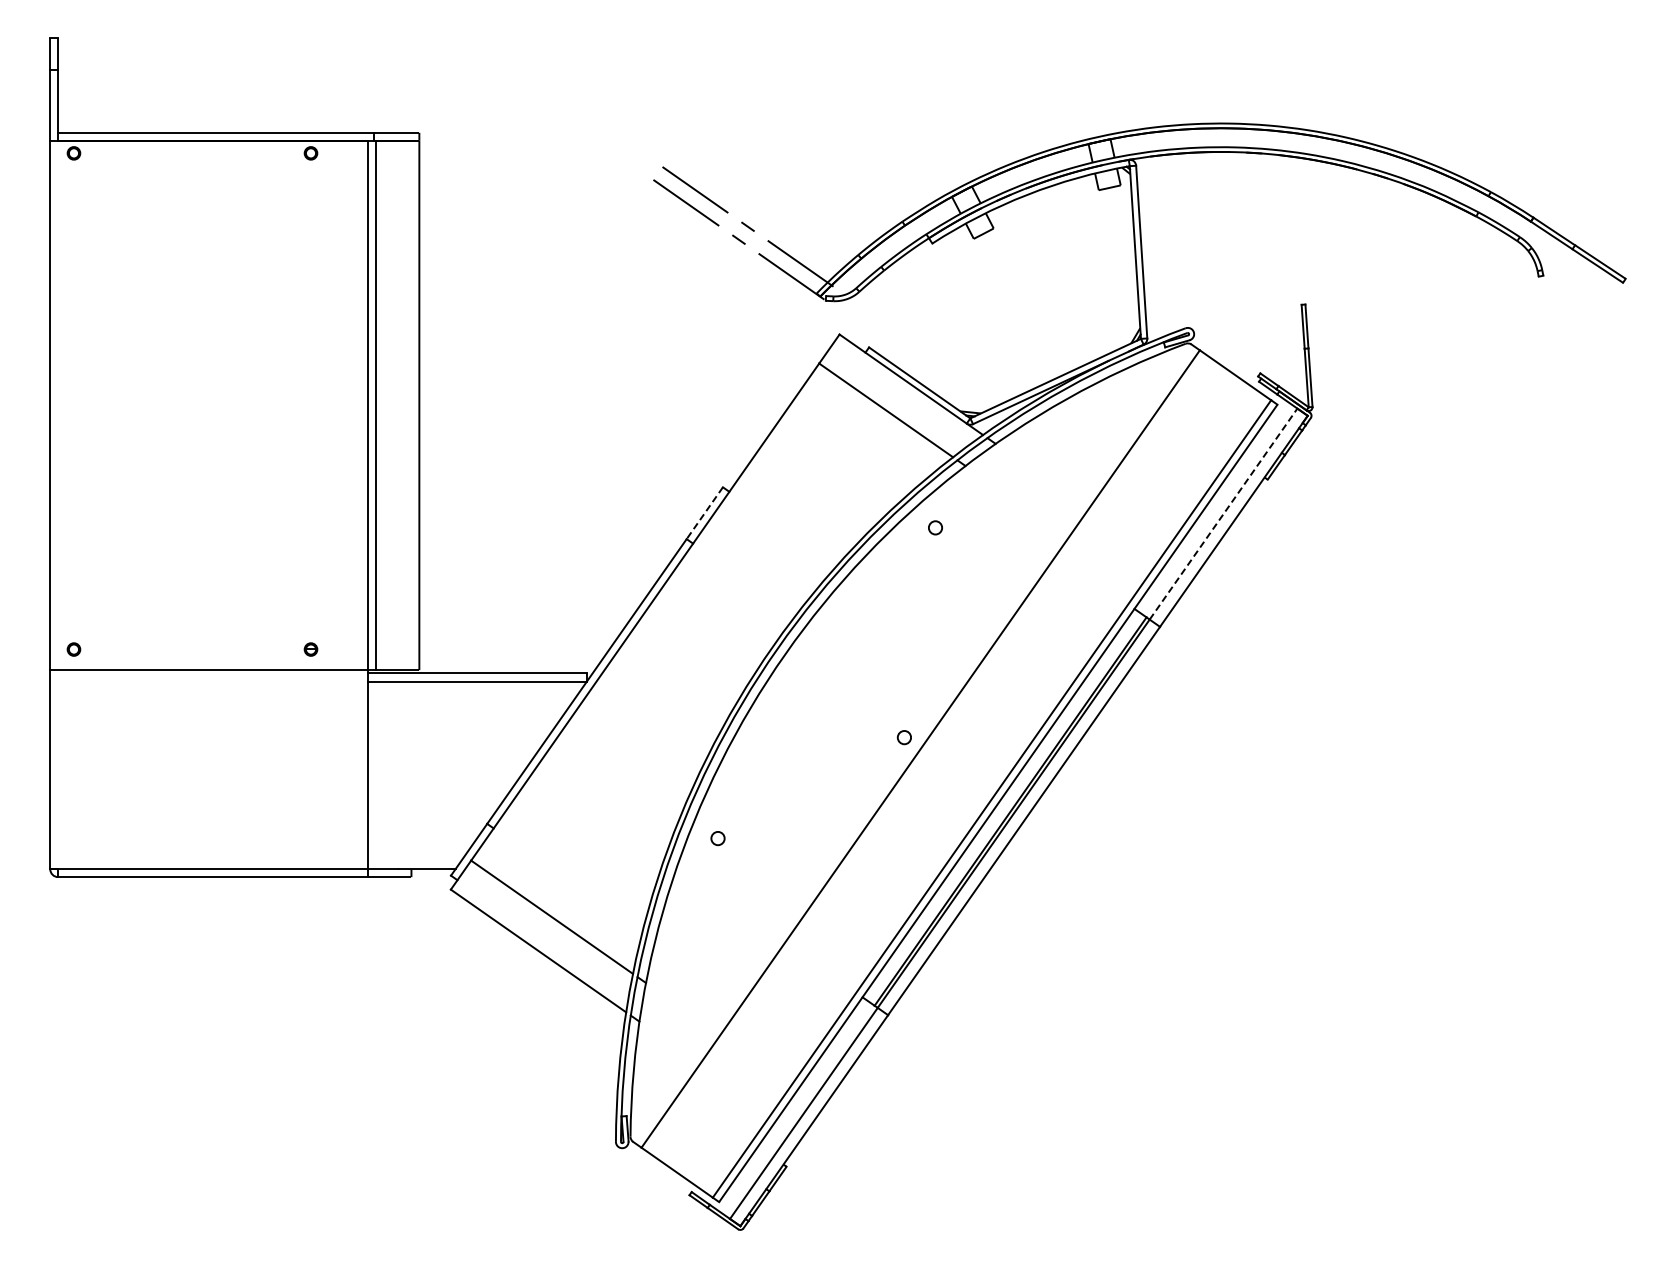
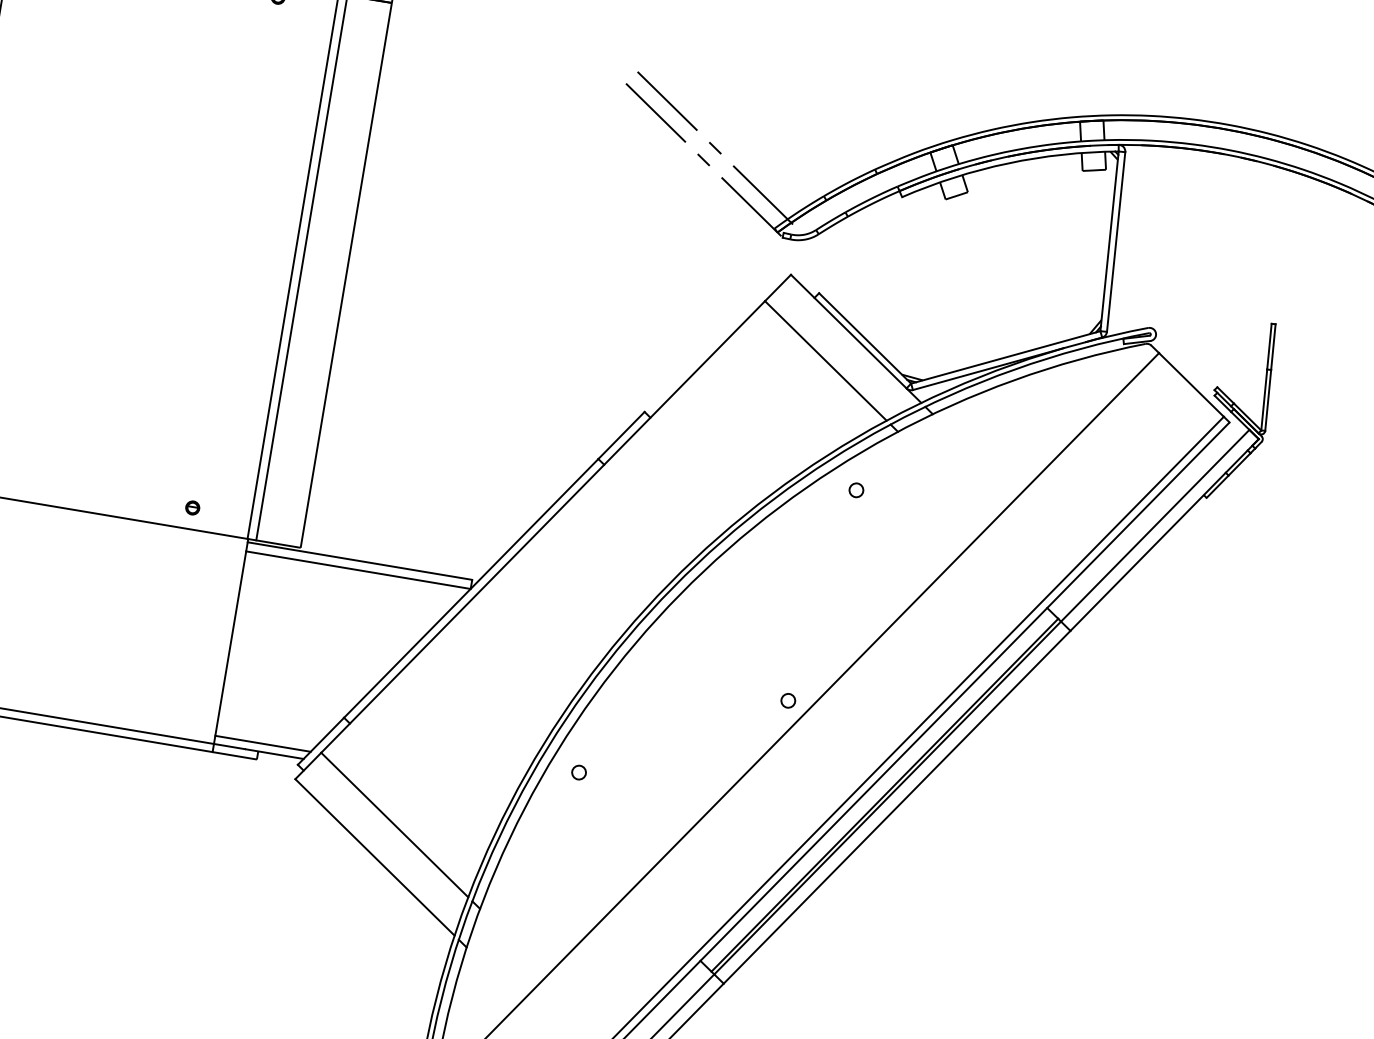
line: (704, 513) -> (621, 435), dashed -> solid
line: (1223, 514) -> (1155, 526), dashed -> solid
line: (414, 861) -> (262, 743), added

